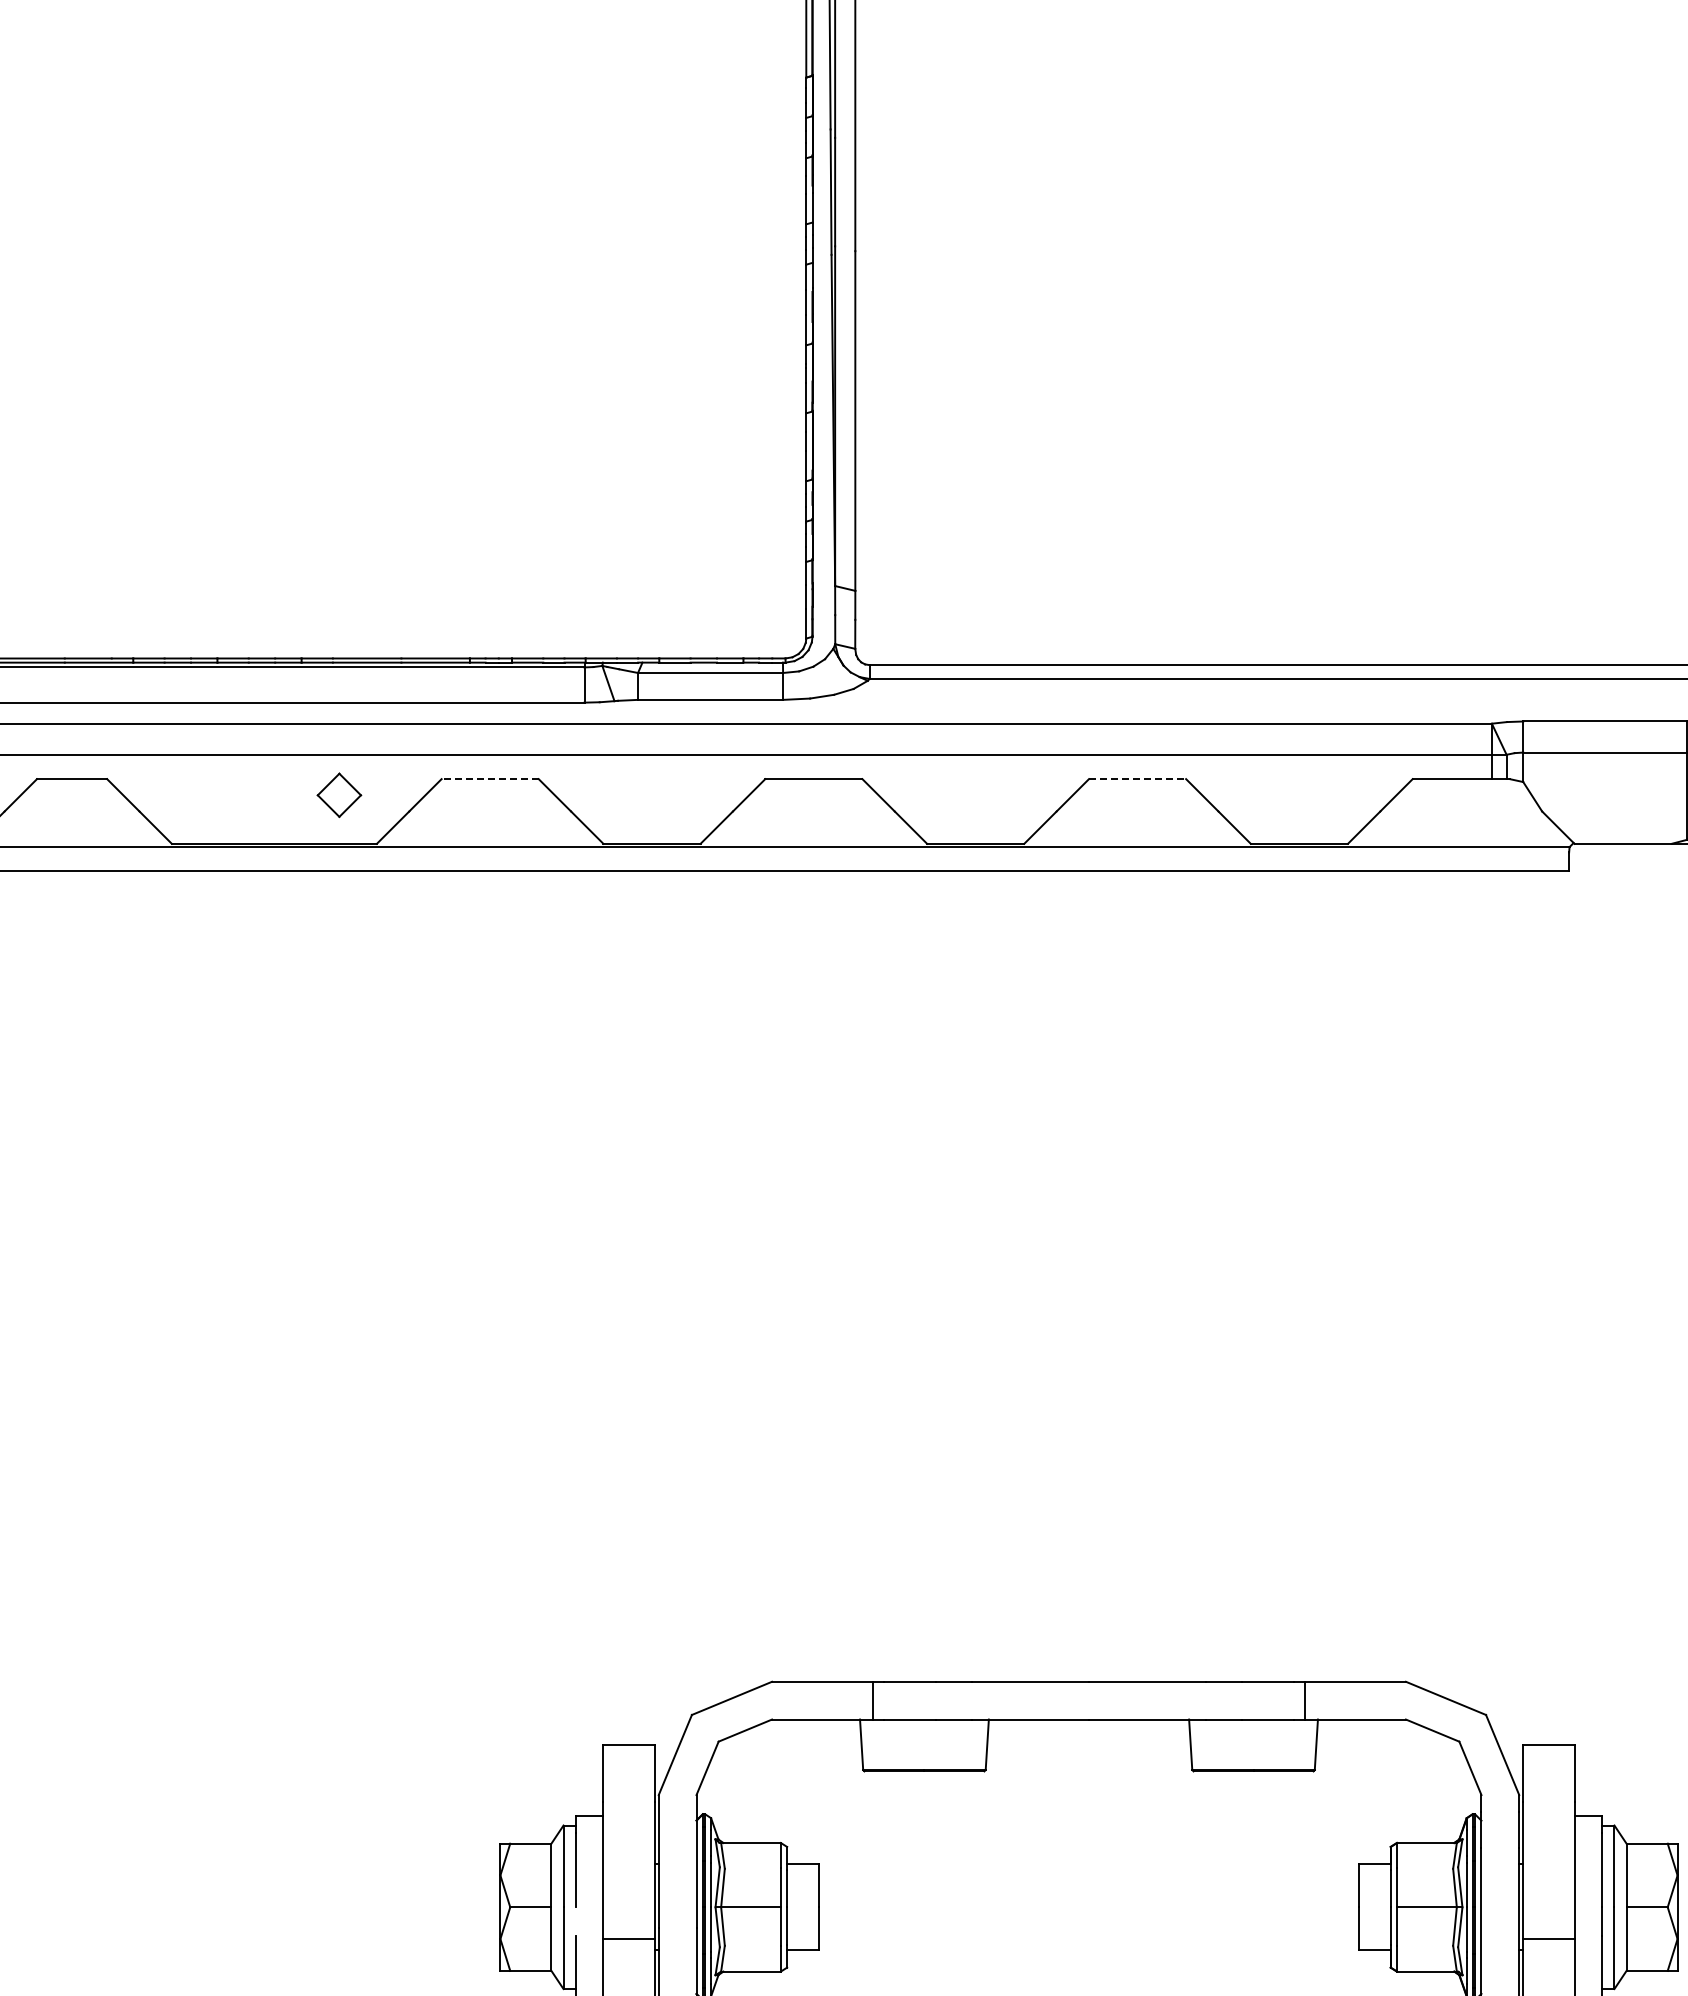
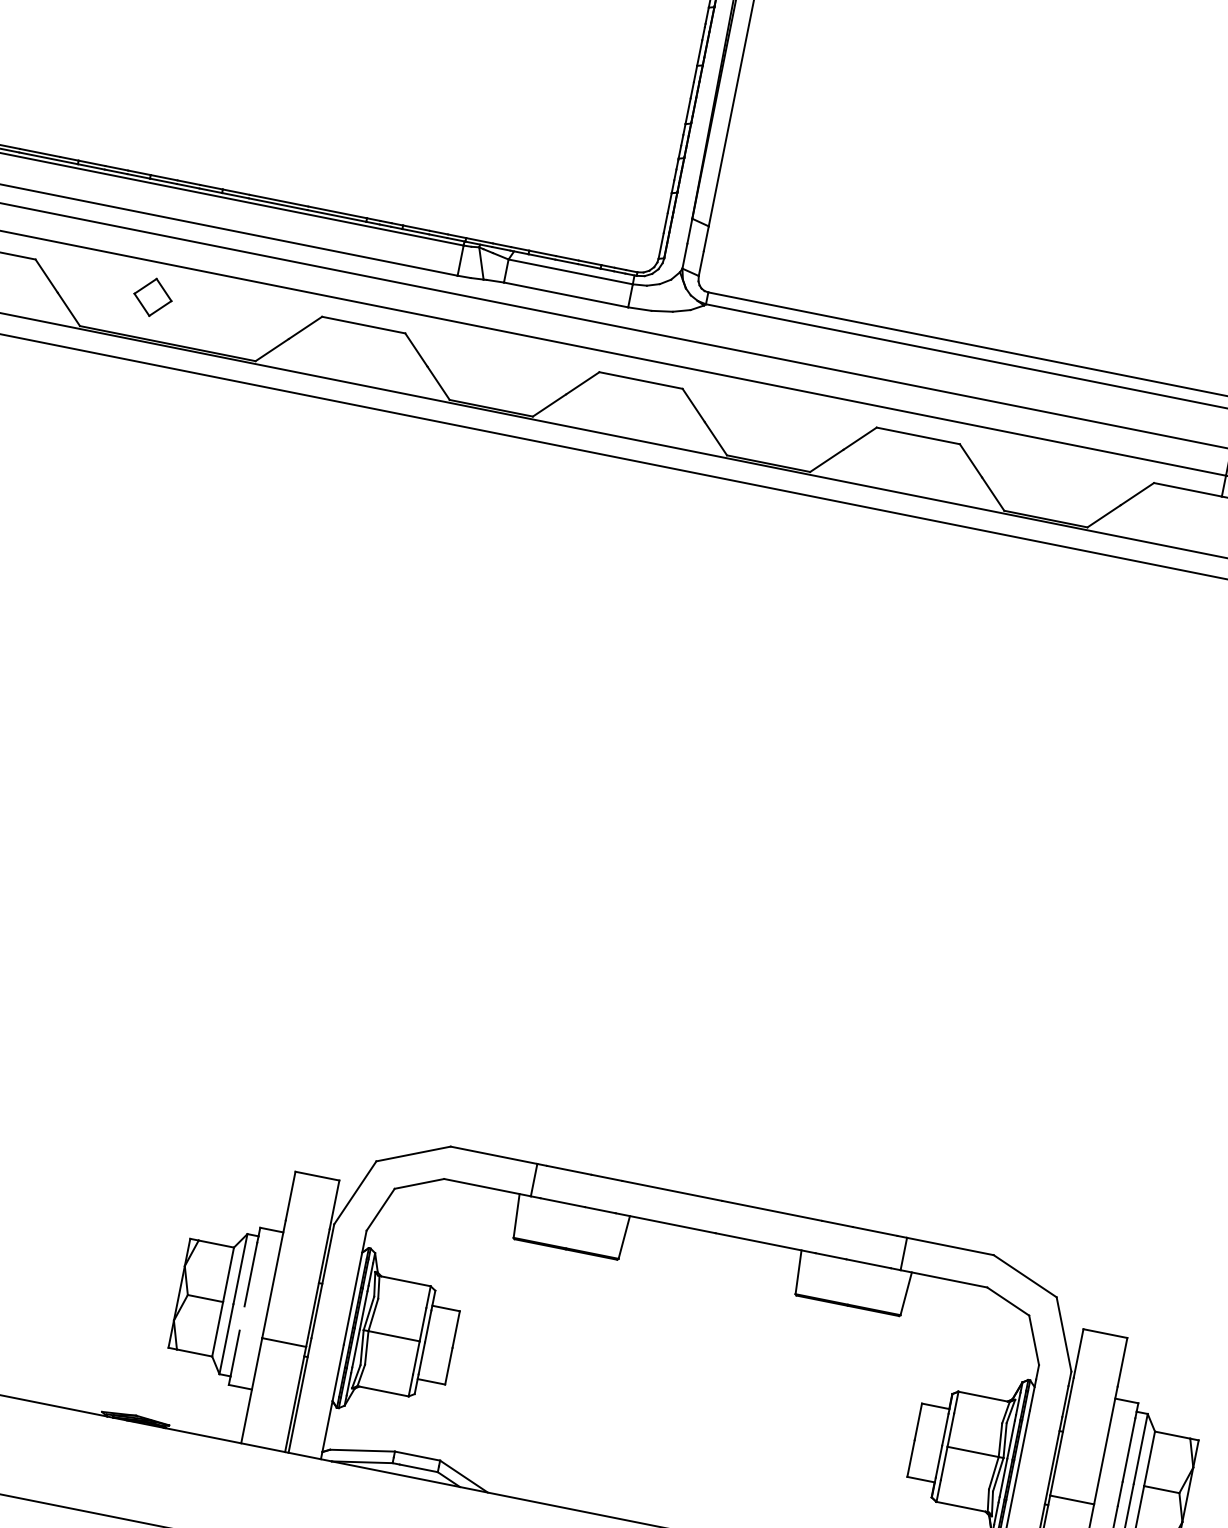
line: (490, 779) -> (363, 325), dashed -> solid
line: (1137, 779) -> (918, 436), dashed -> solid
part: (339, 794) -> (153, 296), moved

